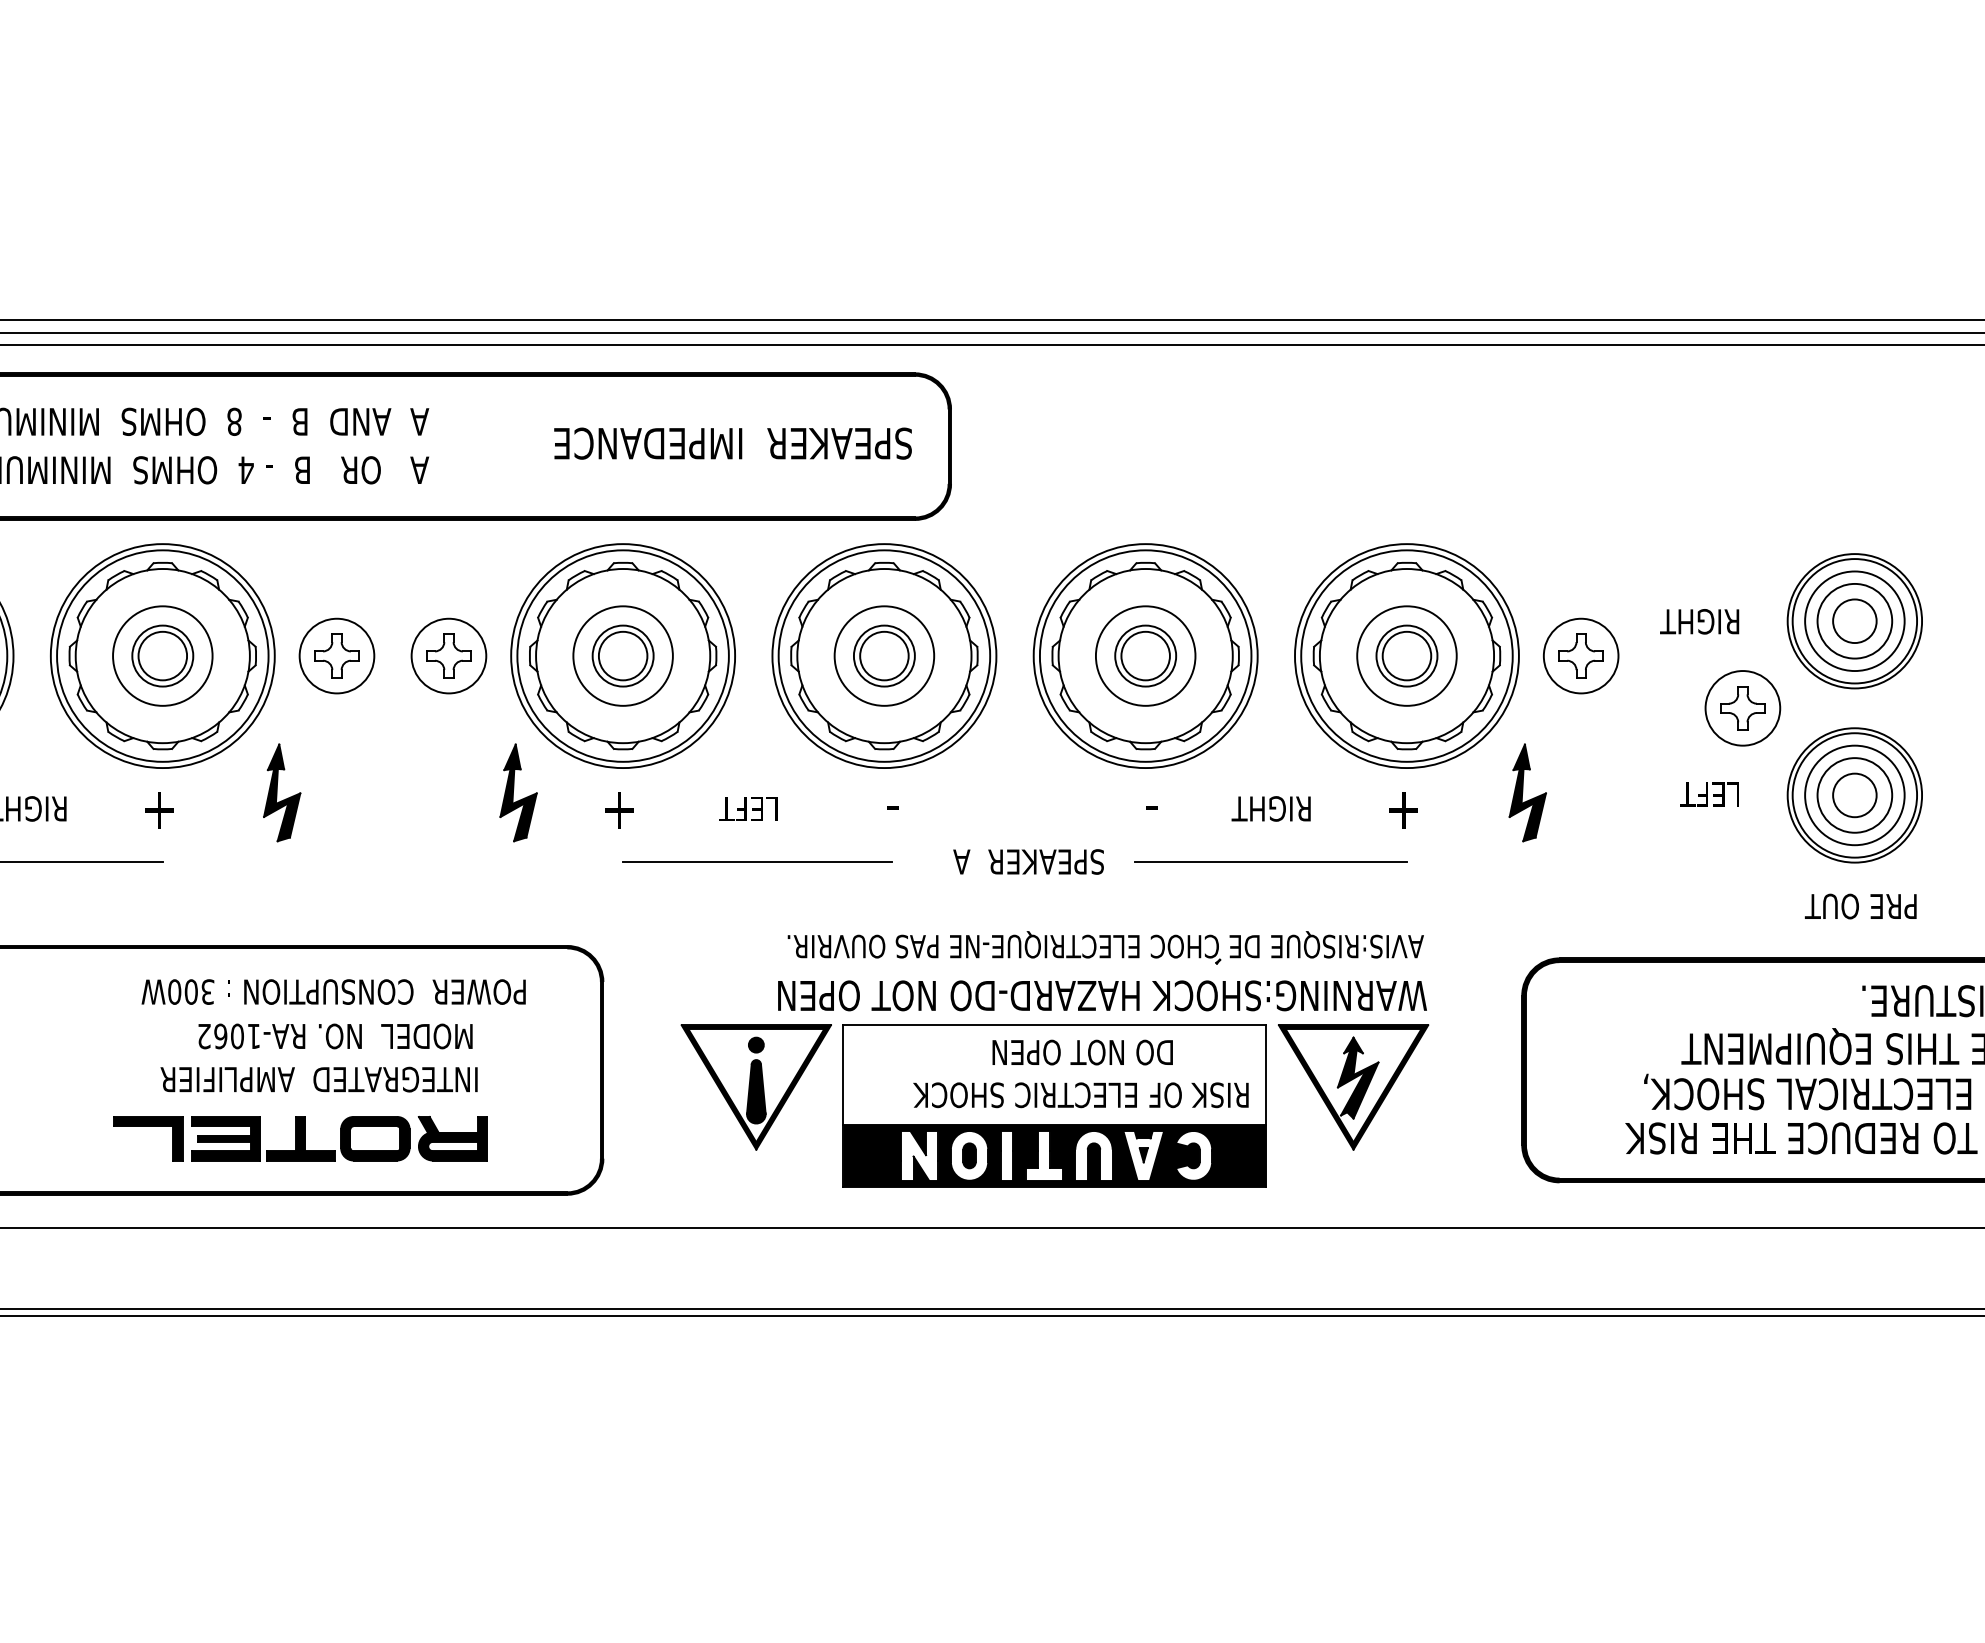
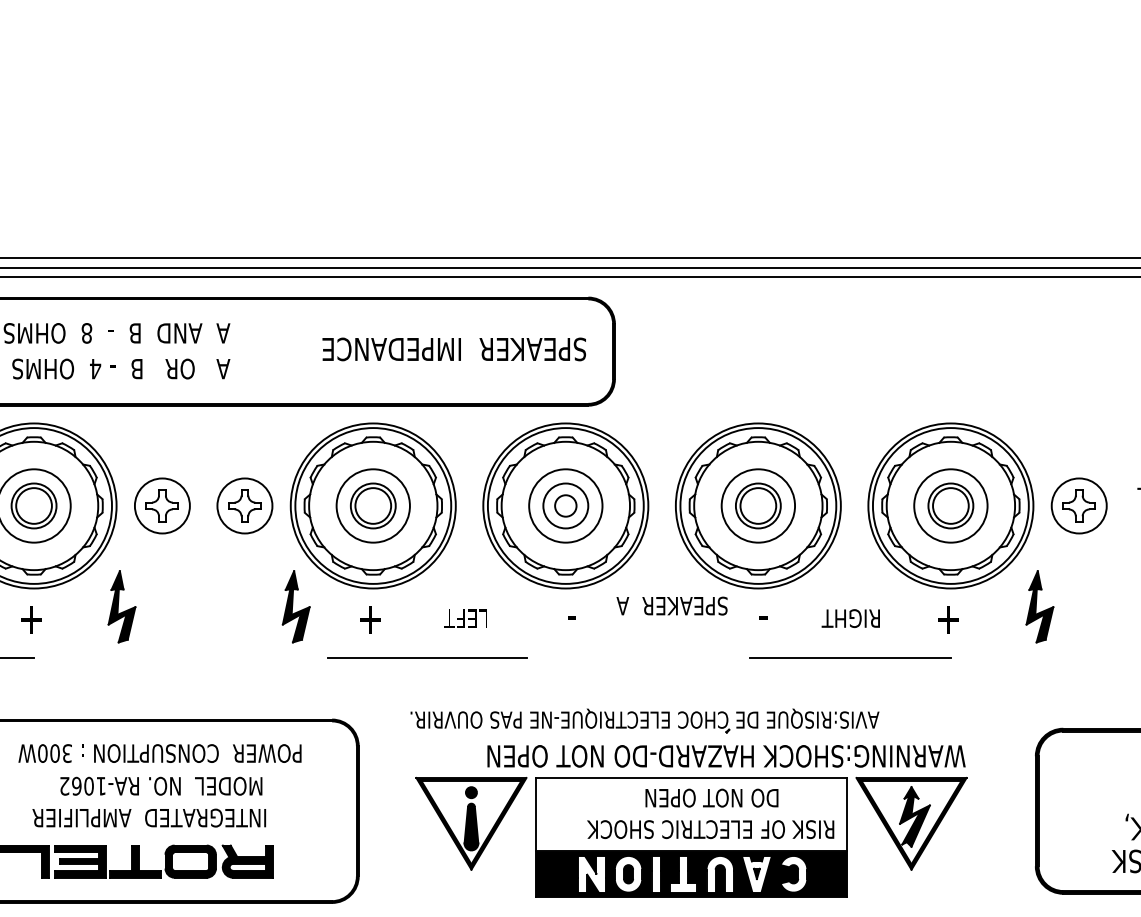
circle: (884, 655) -> (565, 505), size x0.6
line: (757, 861) -> (427, 657), moved
text: (1028, 861) -> (672, 605), moved
part: (1105, 947) -> (644, 720), moved

